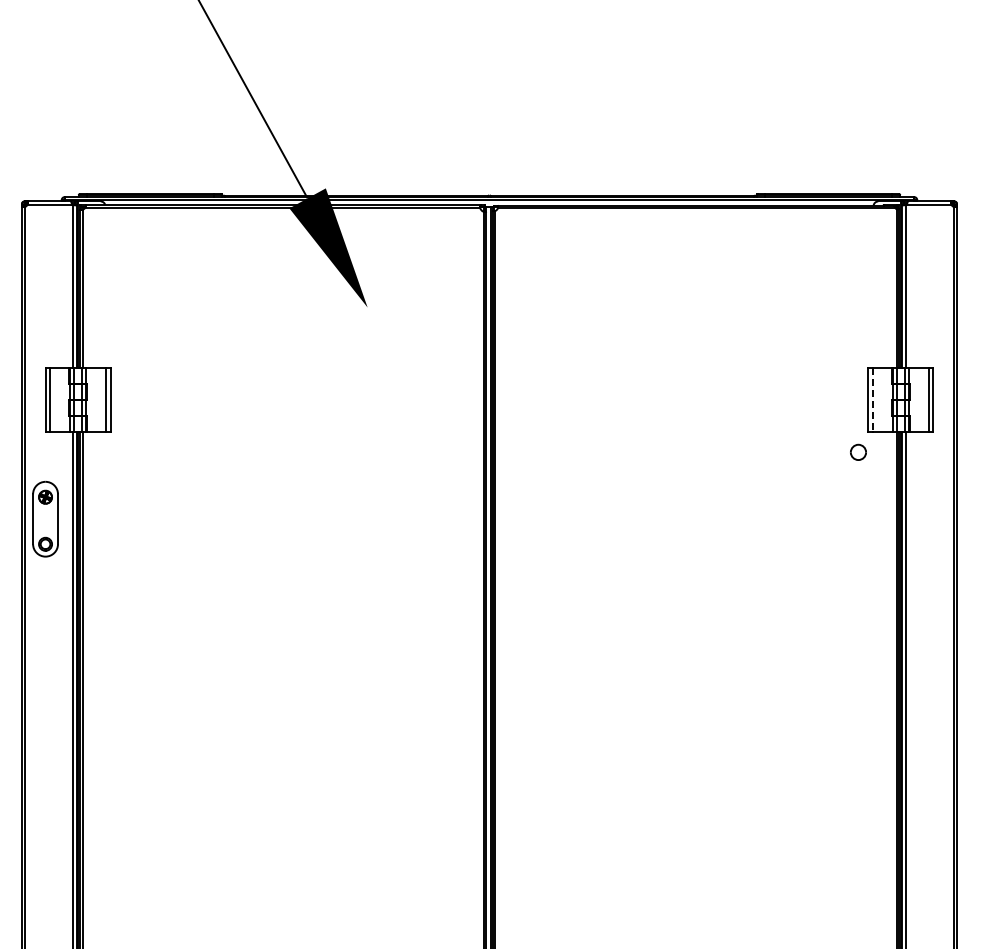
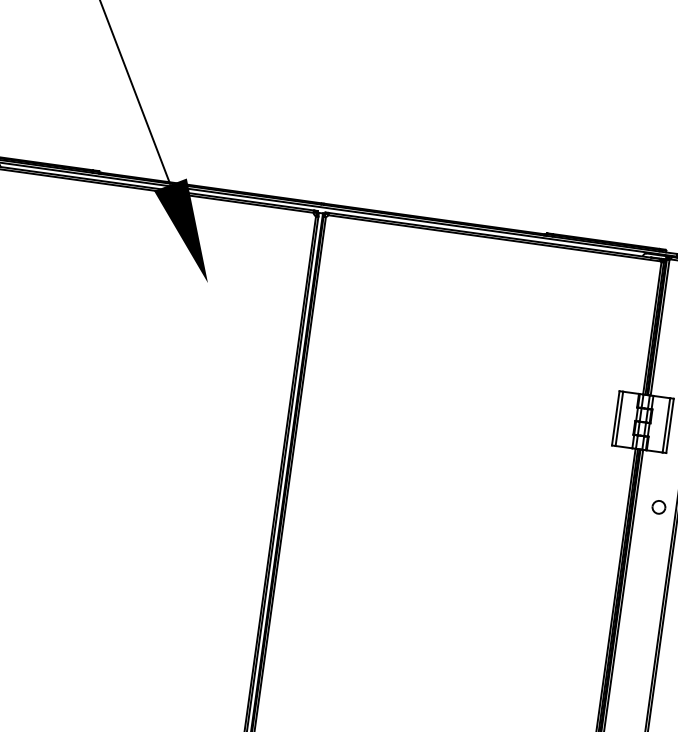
line: (872, 400) -> (619, 419), dashed -> solid
part: (858, 451) -> (659, 506), moved

